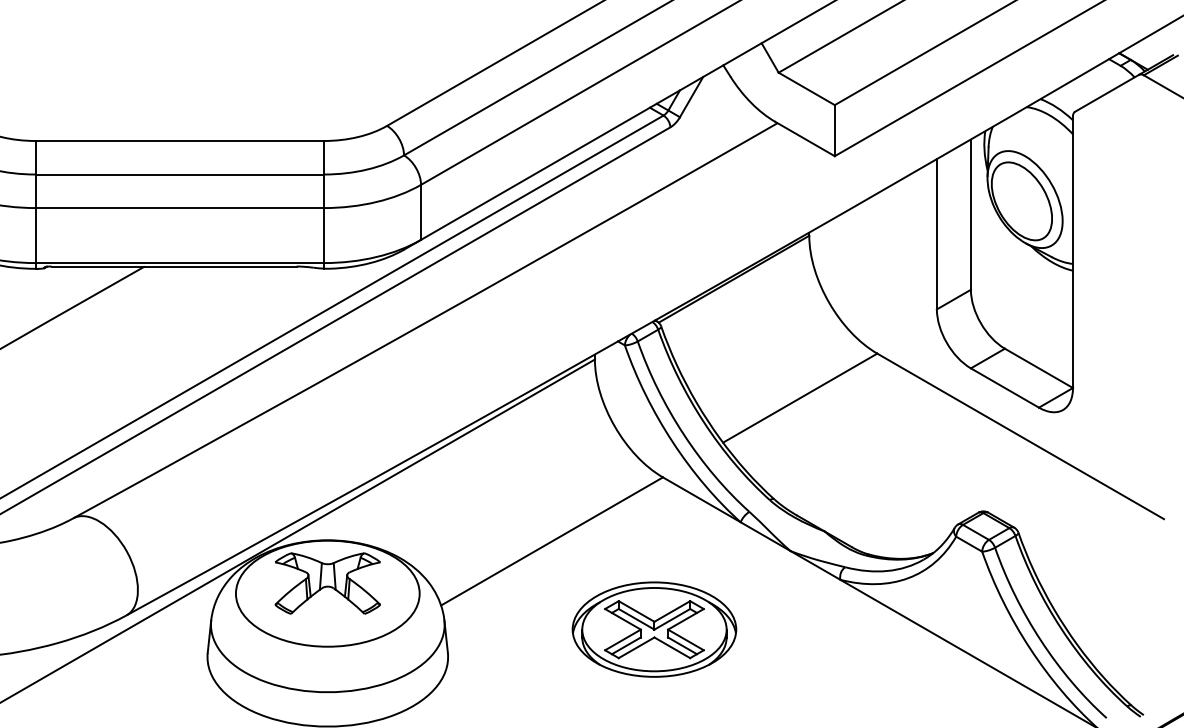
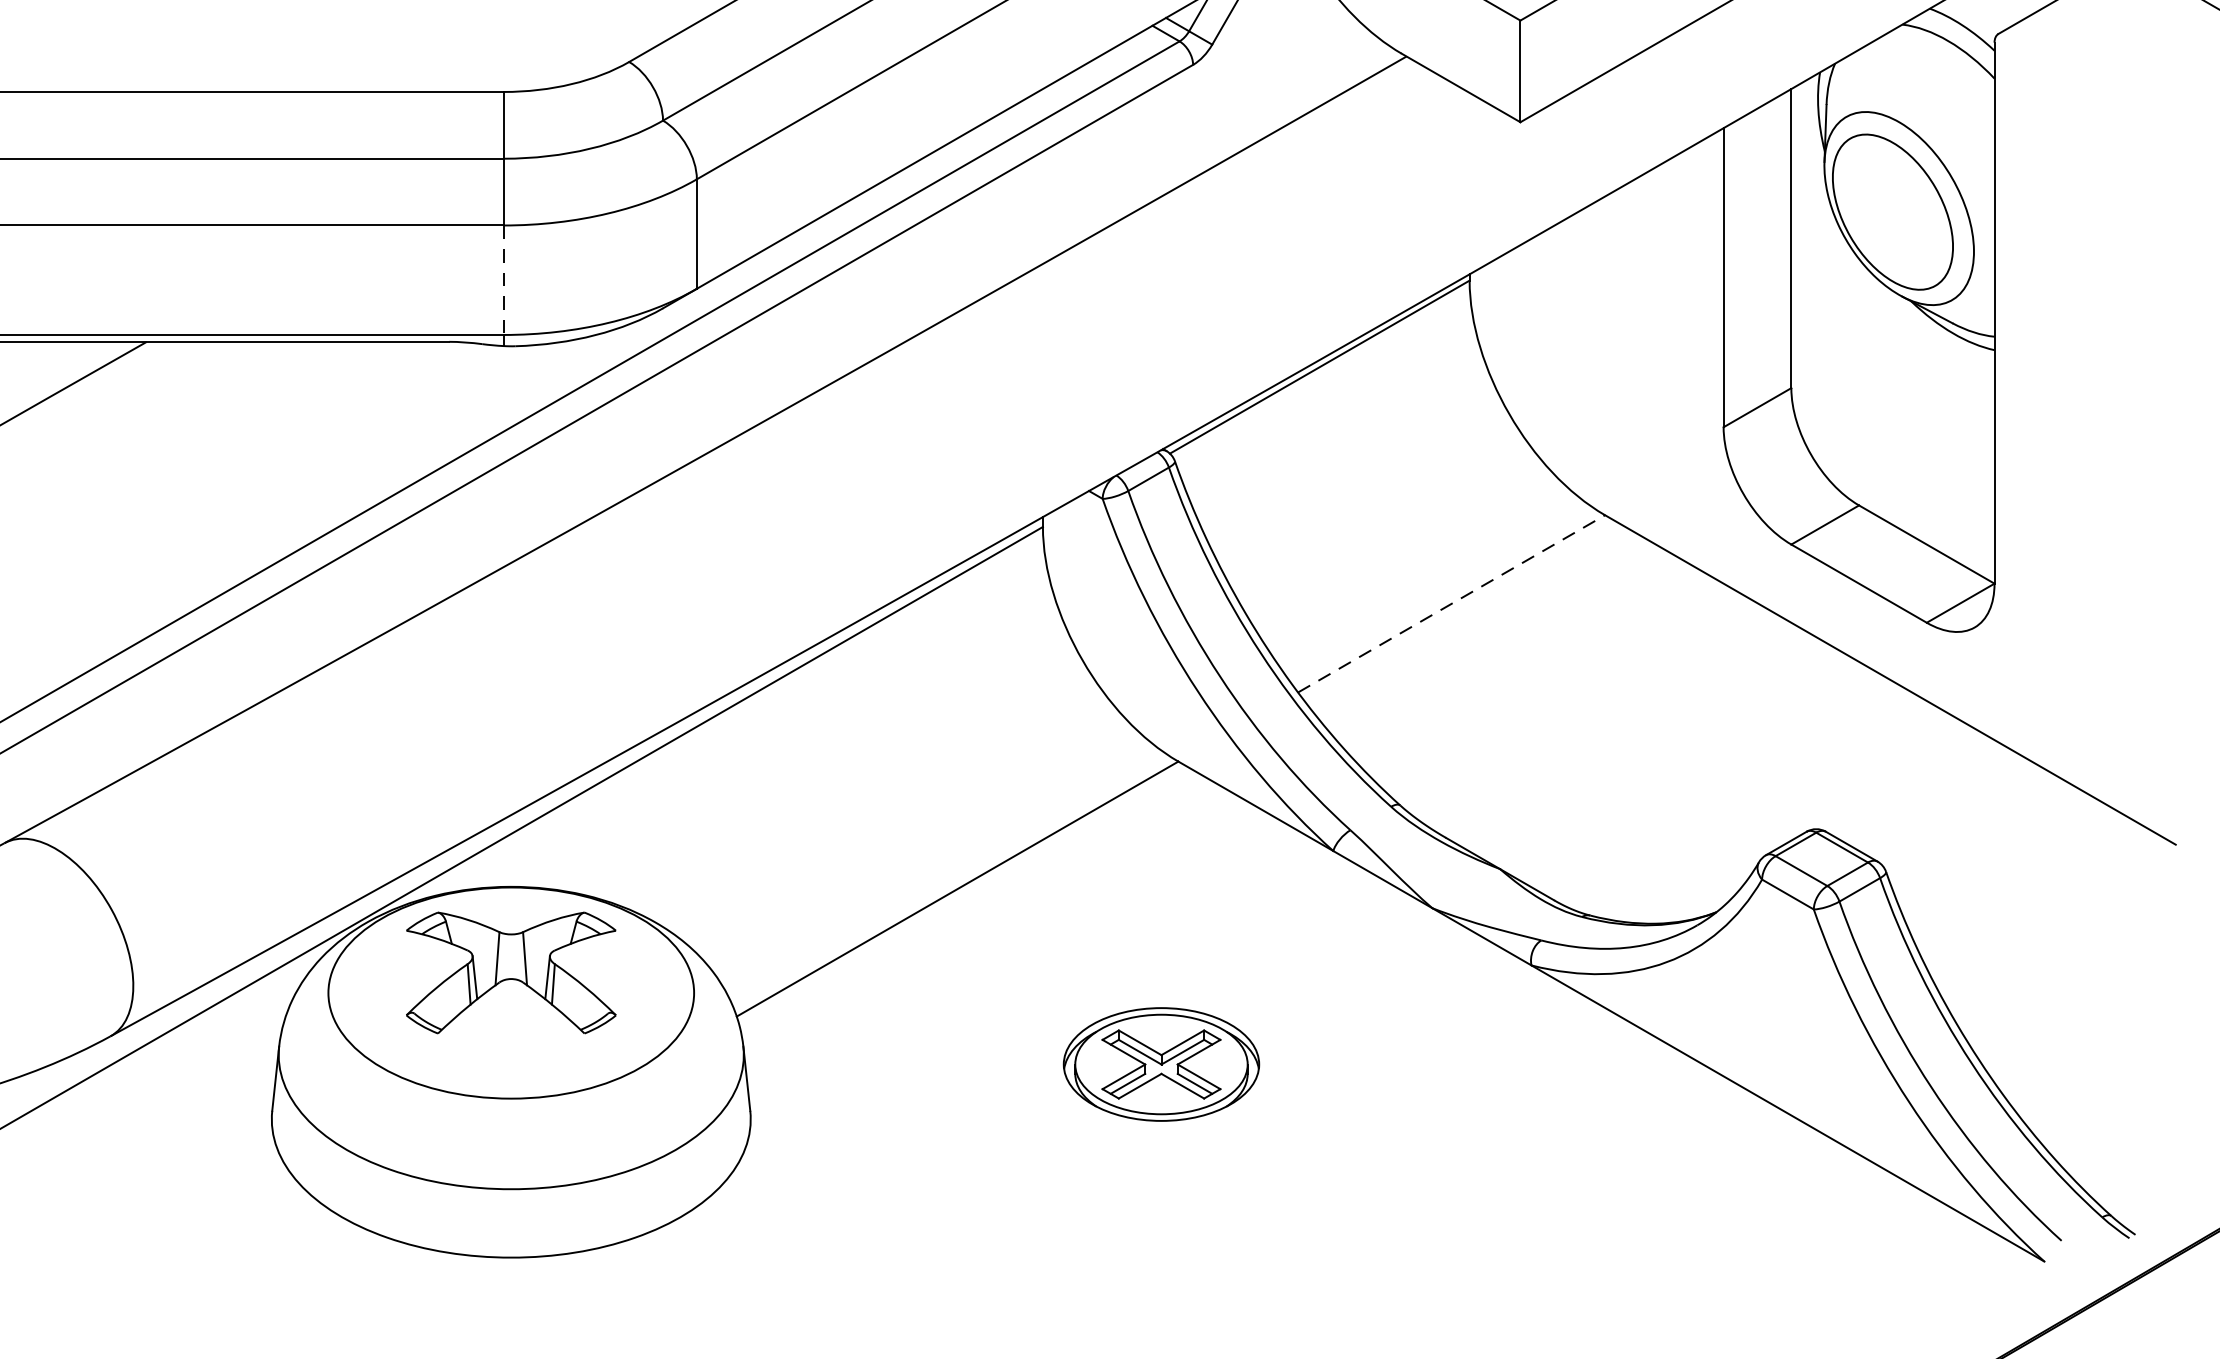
line: (324, 235) -> (504, 280), solid -> dashed
line: (800, 397) -> (1452, 602), solid -> dashed
part: (654, 629) -> (1161, 1064), size x0.6

